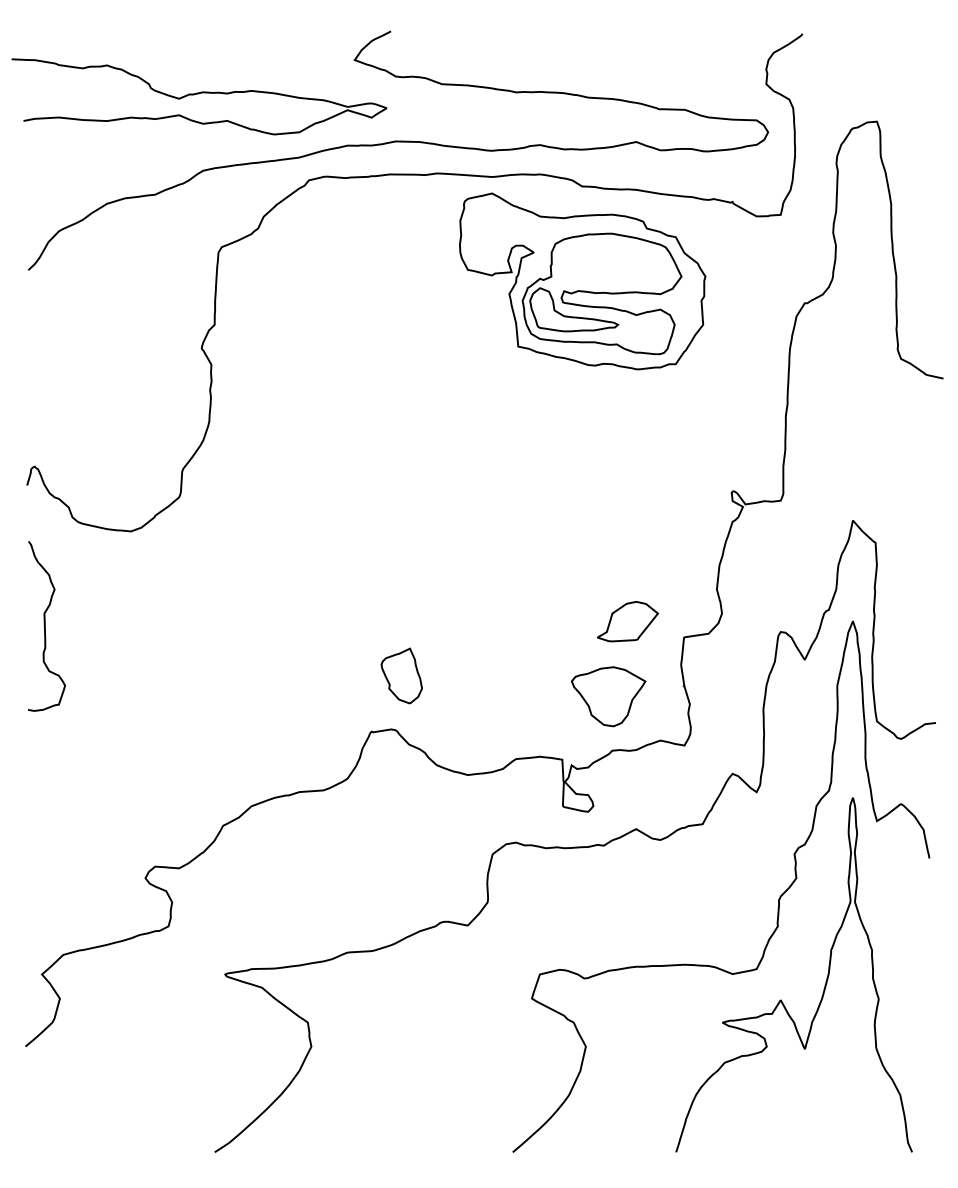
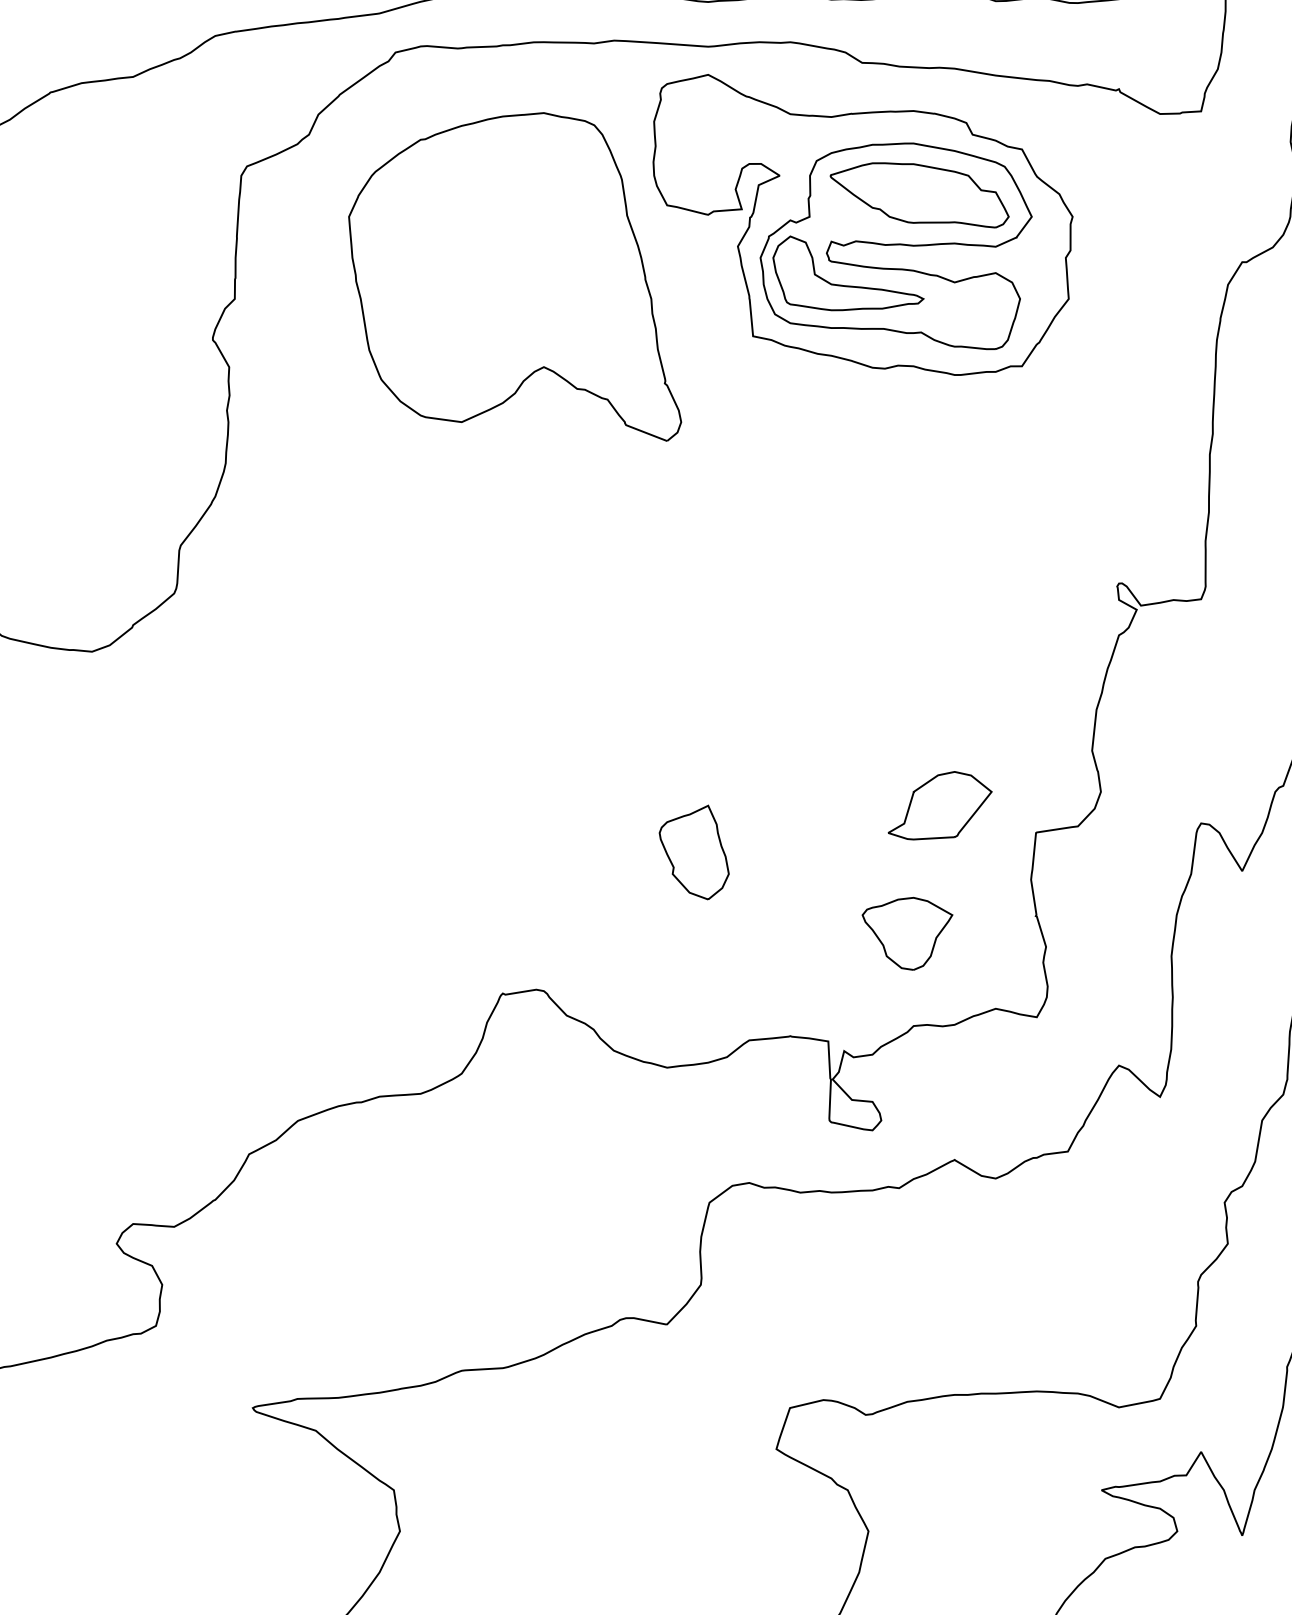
part: (615, 263) -> (919, 194), added
part: (378, 311) -> (514, 276), added
part: (401, 675) -> (693, 851), moved
part: (608, 696) -> (907, 933), size x0.71

